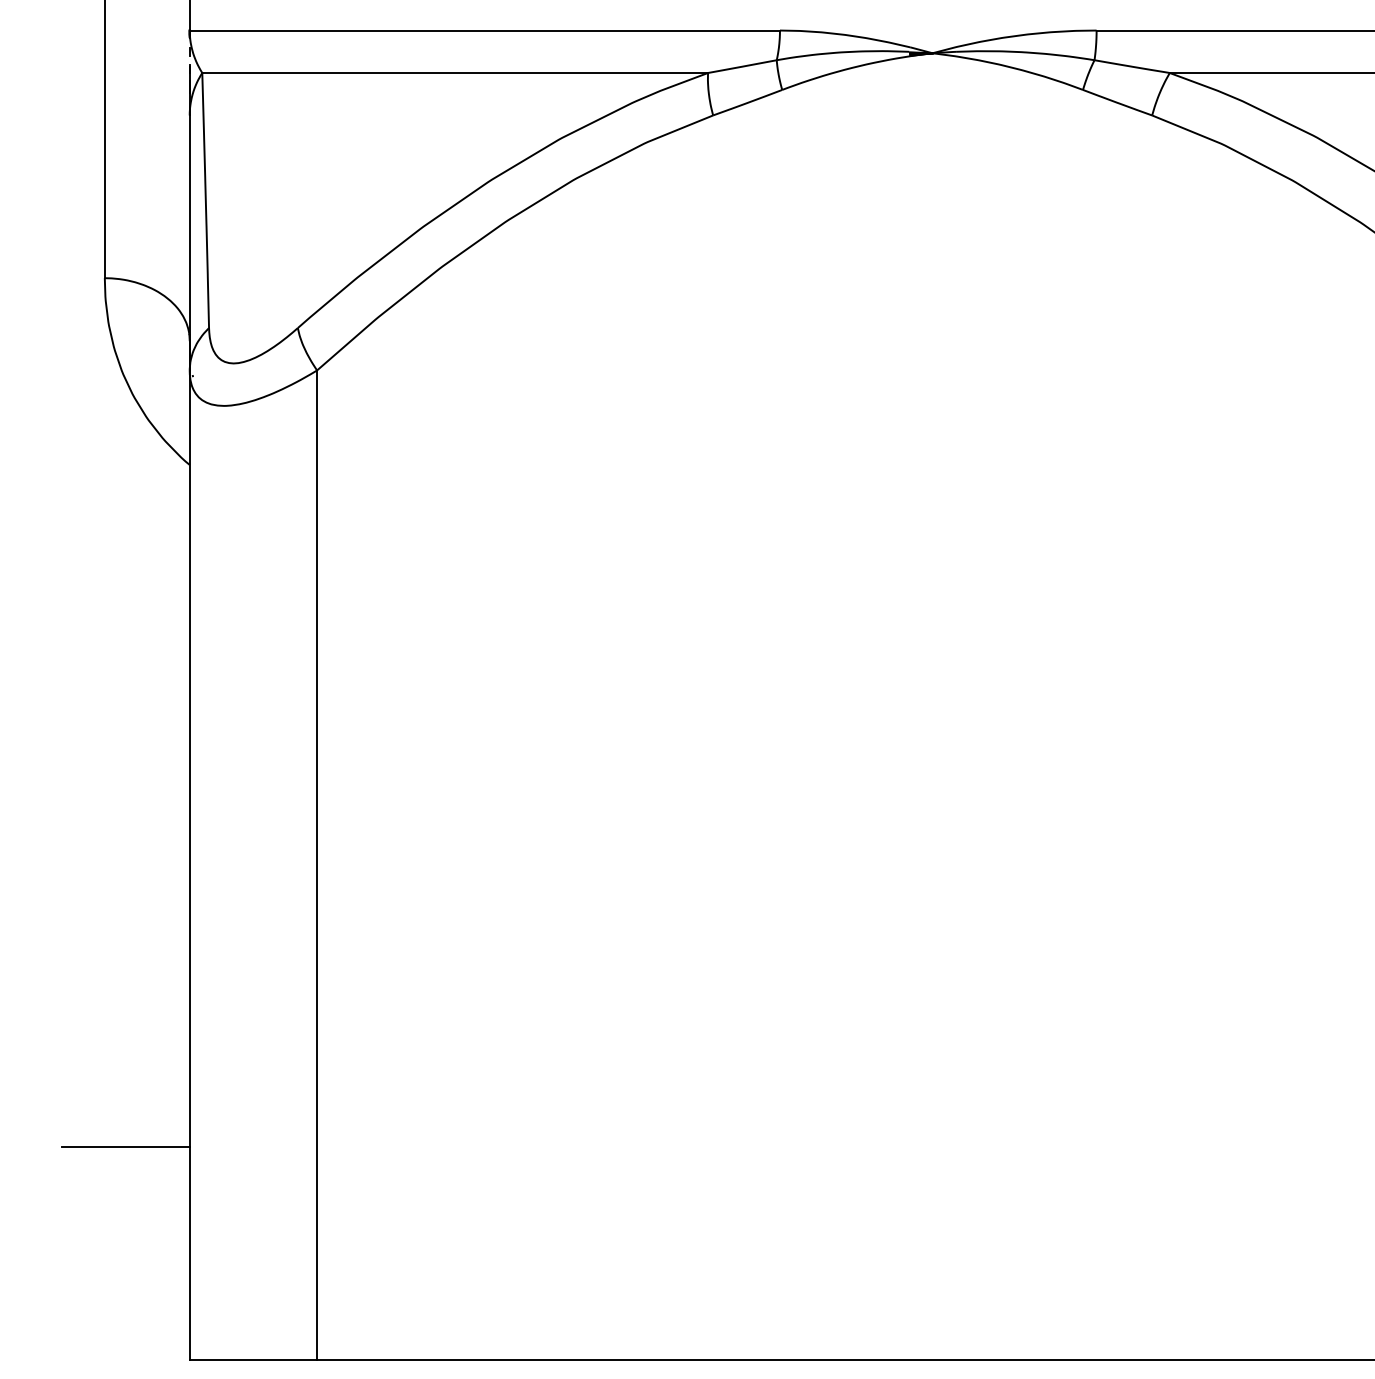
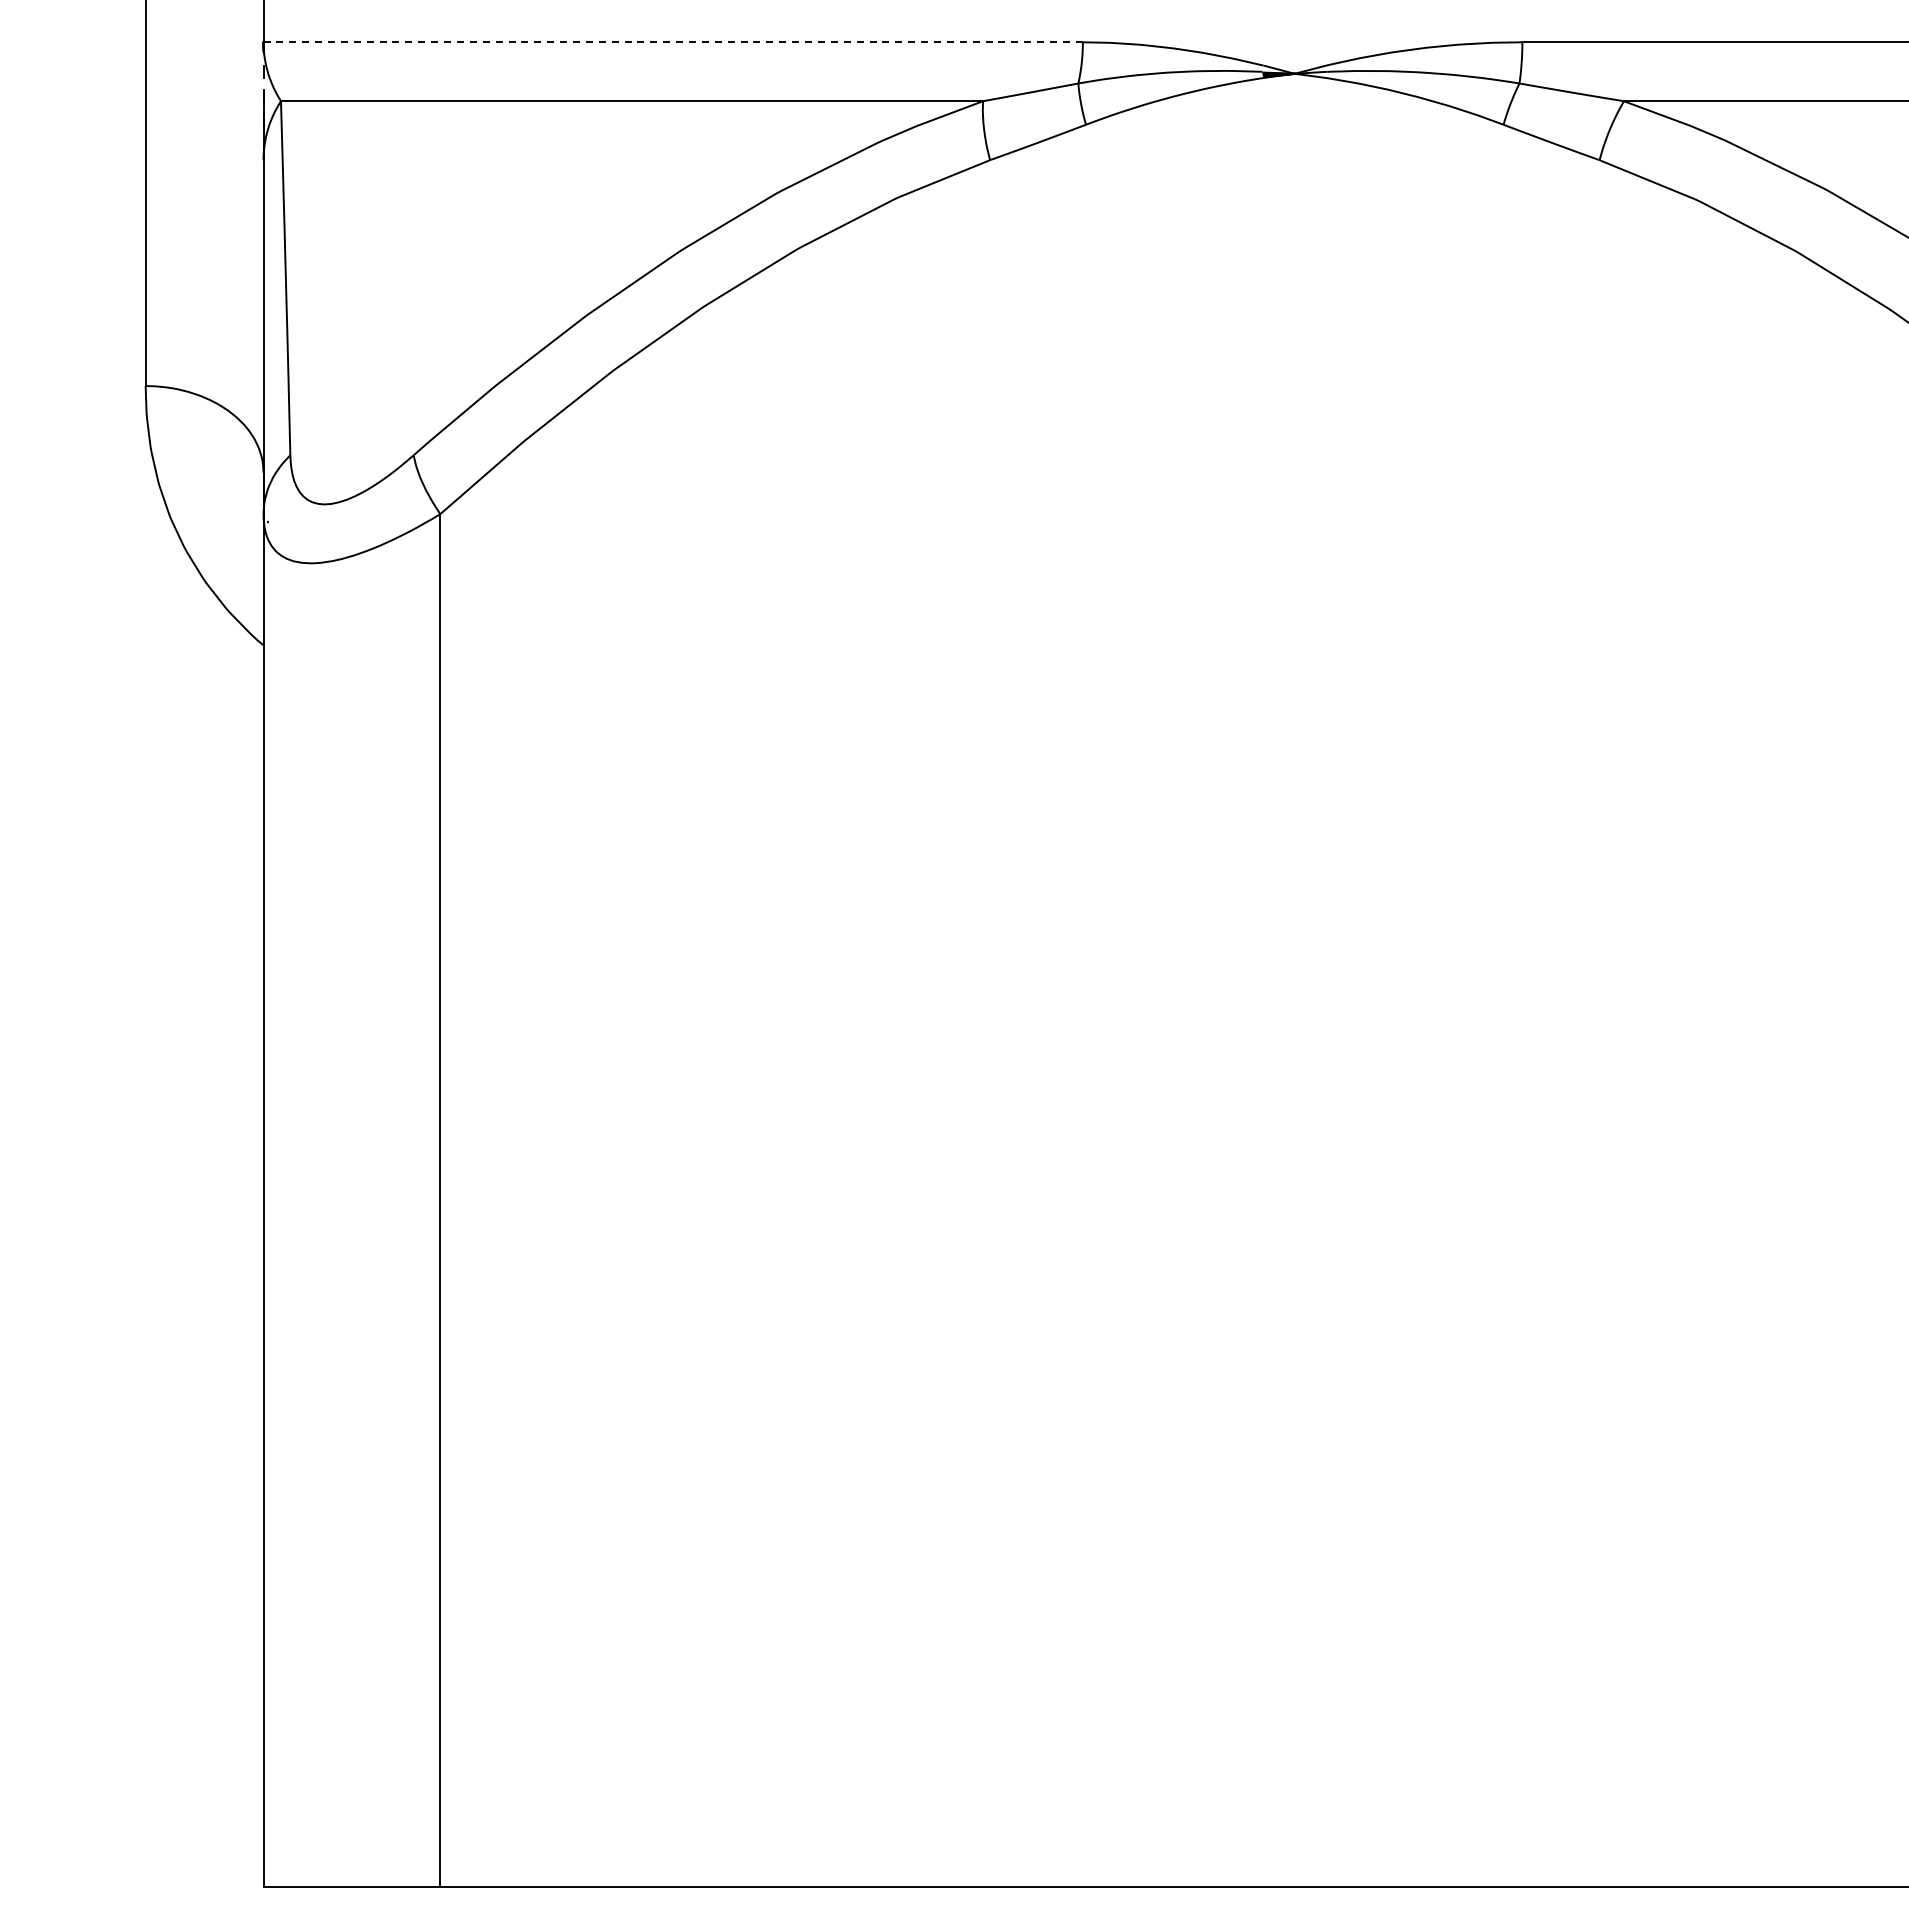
line: (485, 30) -> (673, 42), solid -> dashed
line: (125, 1147) -> (174, 1592), removed

